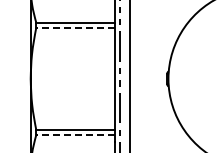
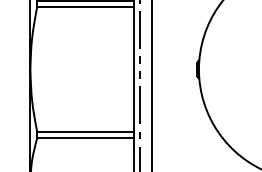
line: (75, 27) -> (85, 6), dashed -> solid
line: (75, 134) -> (85, 137), dashed -> solid

